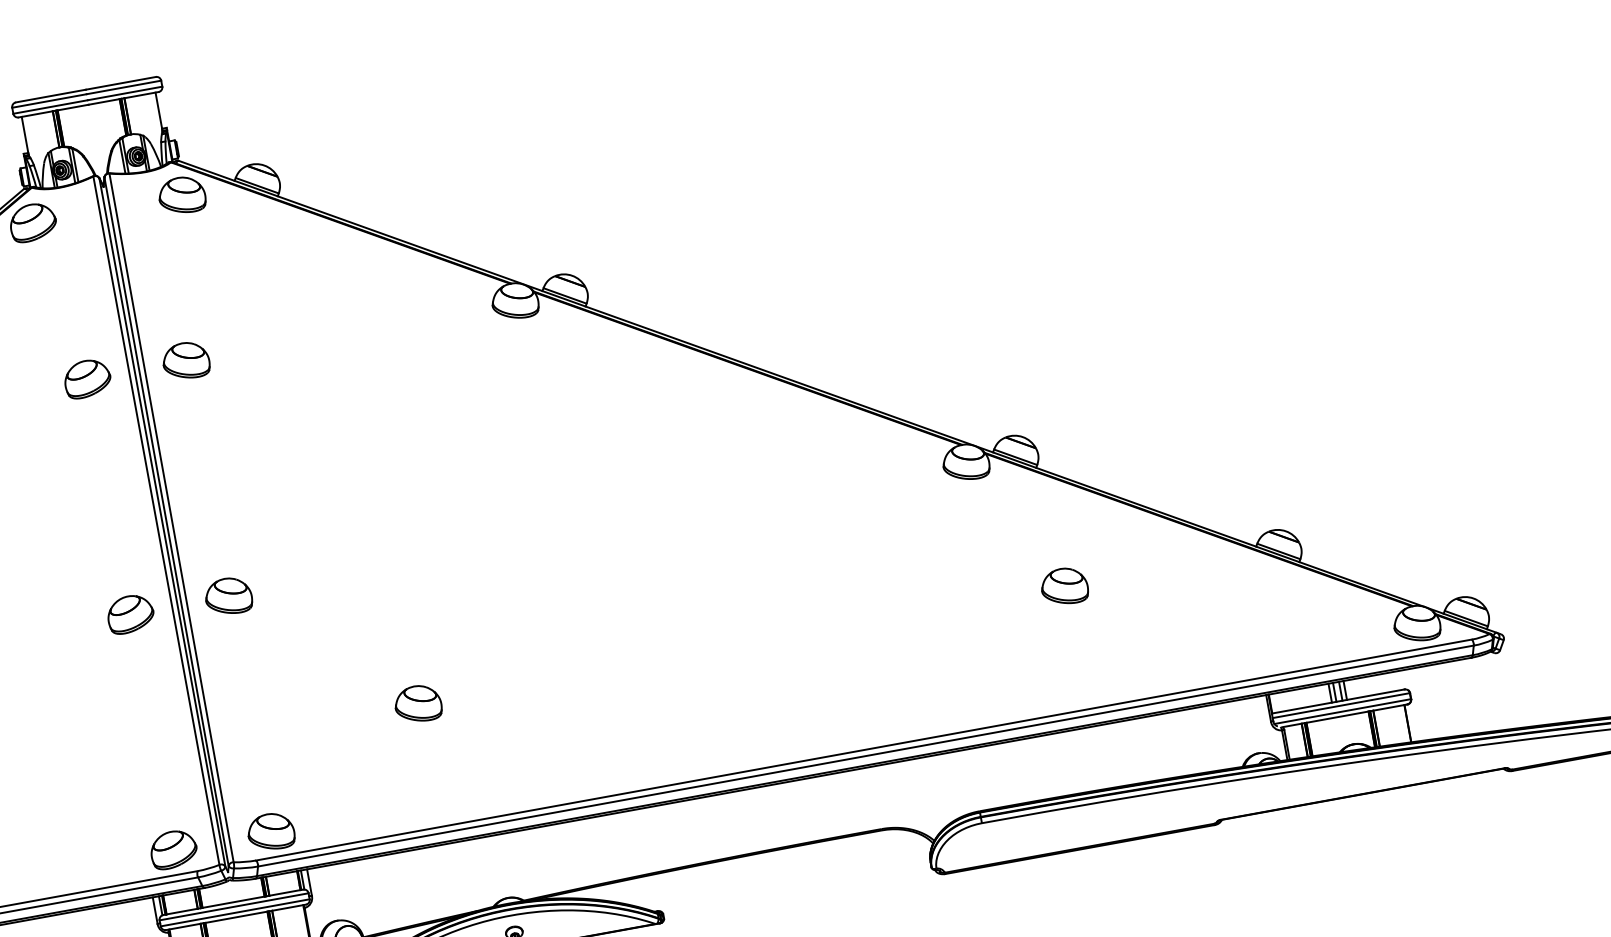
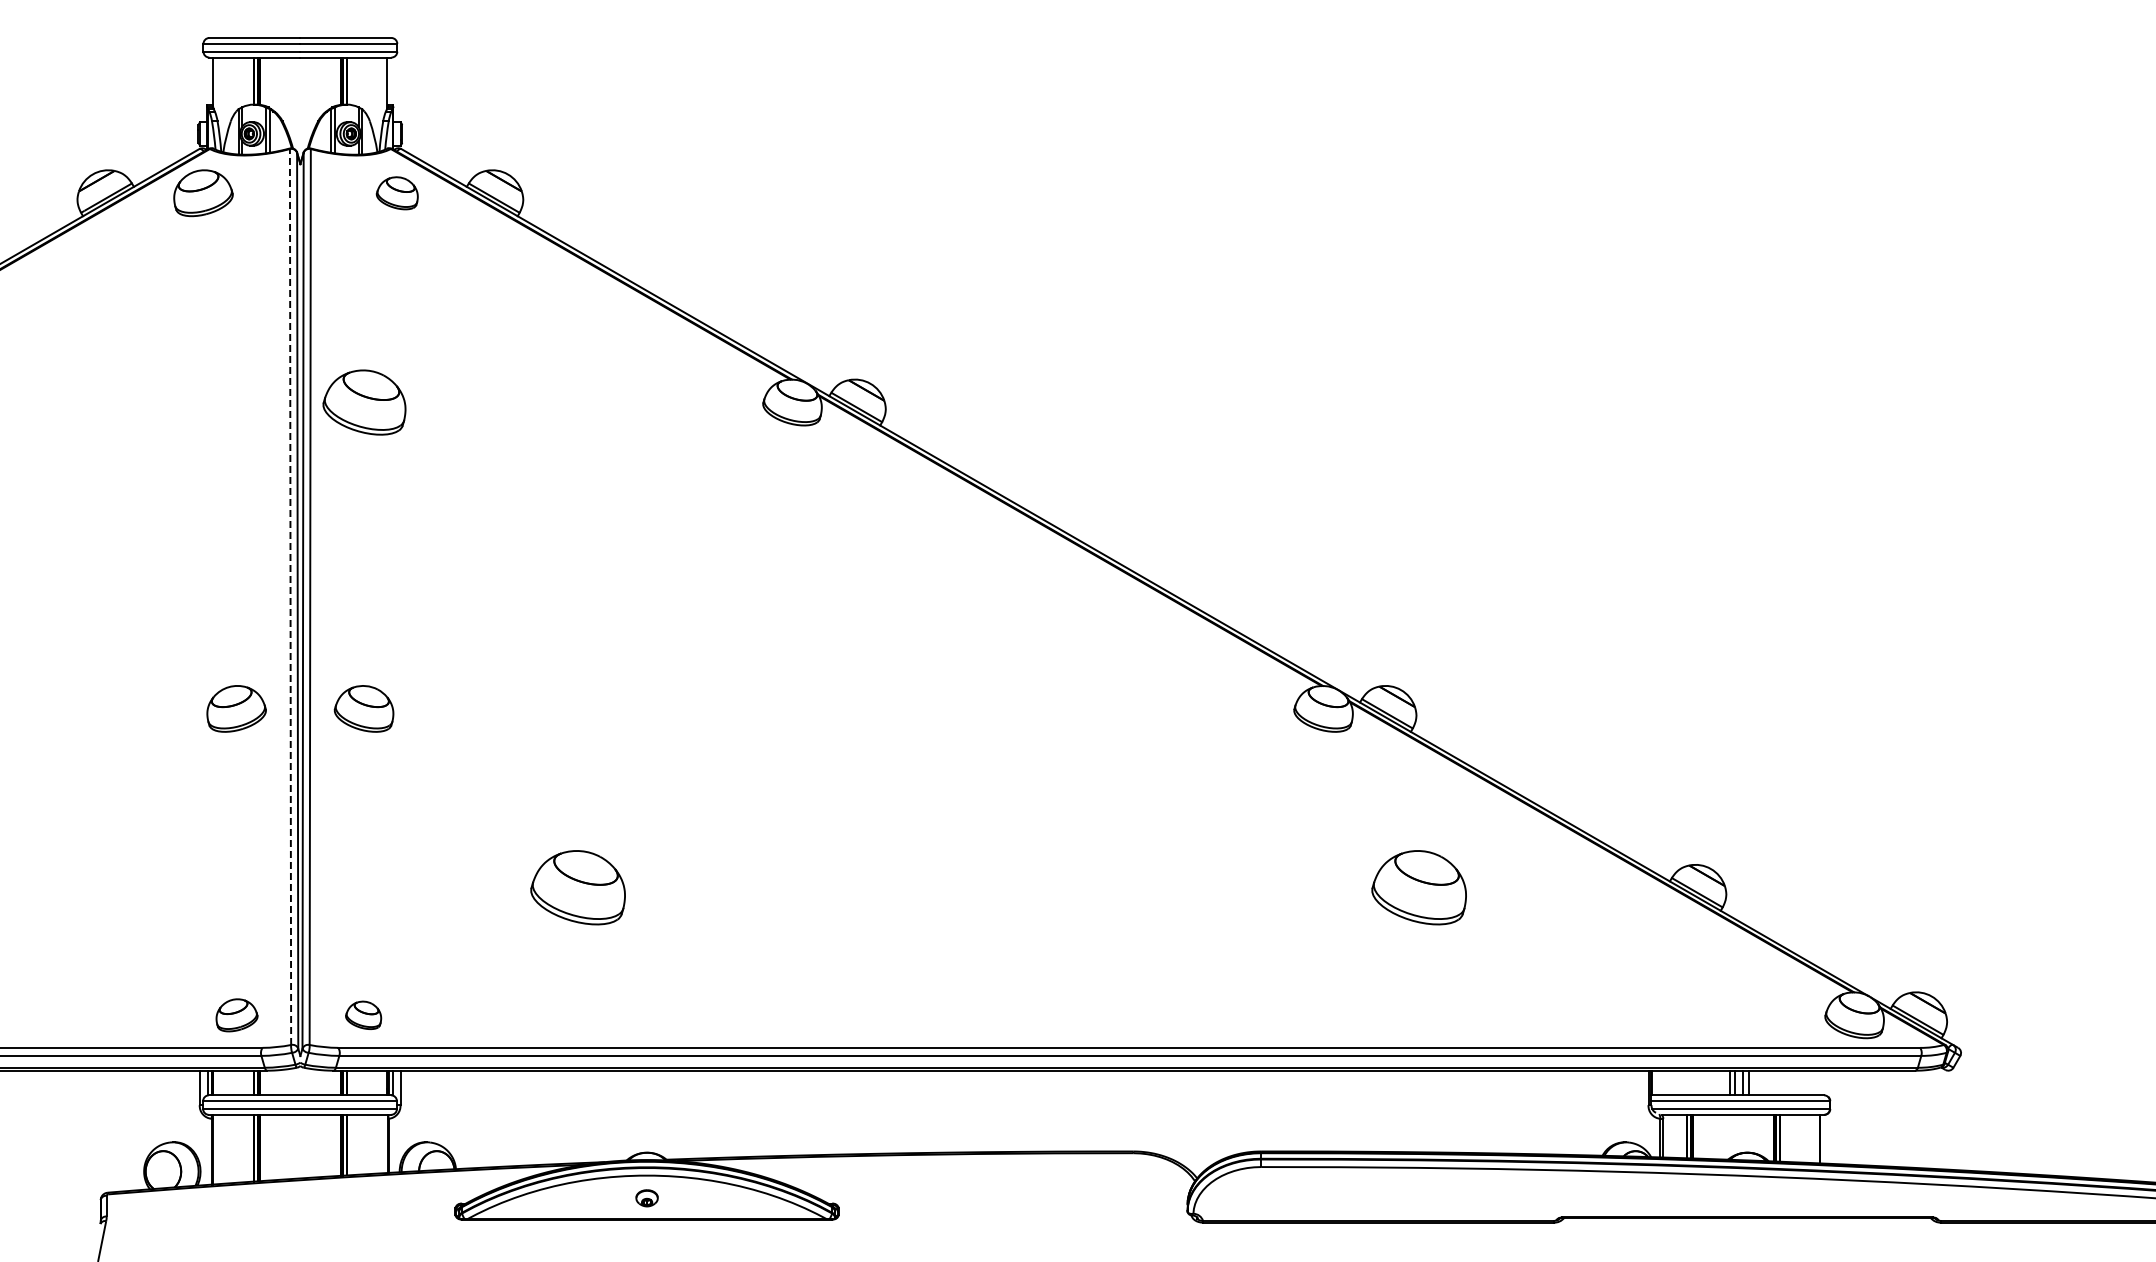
part: (182, 195) -> (397, 193), size x0.7
part: (186, 360) -> (364, 402), size x1.4
part: (87, 378) -> (236, 402), removed
line: (156, 521) -> (290, 597), solid -> dashed
part: (1064, 586) -> (1419, 887), size x1.6
part: (418, 703) -> (578, 887), size x1.6
part: (270, 832) -> (363, 1015), size x0.6
part: (173, 849) -> (236, 1015), size x0.7

